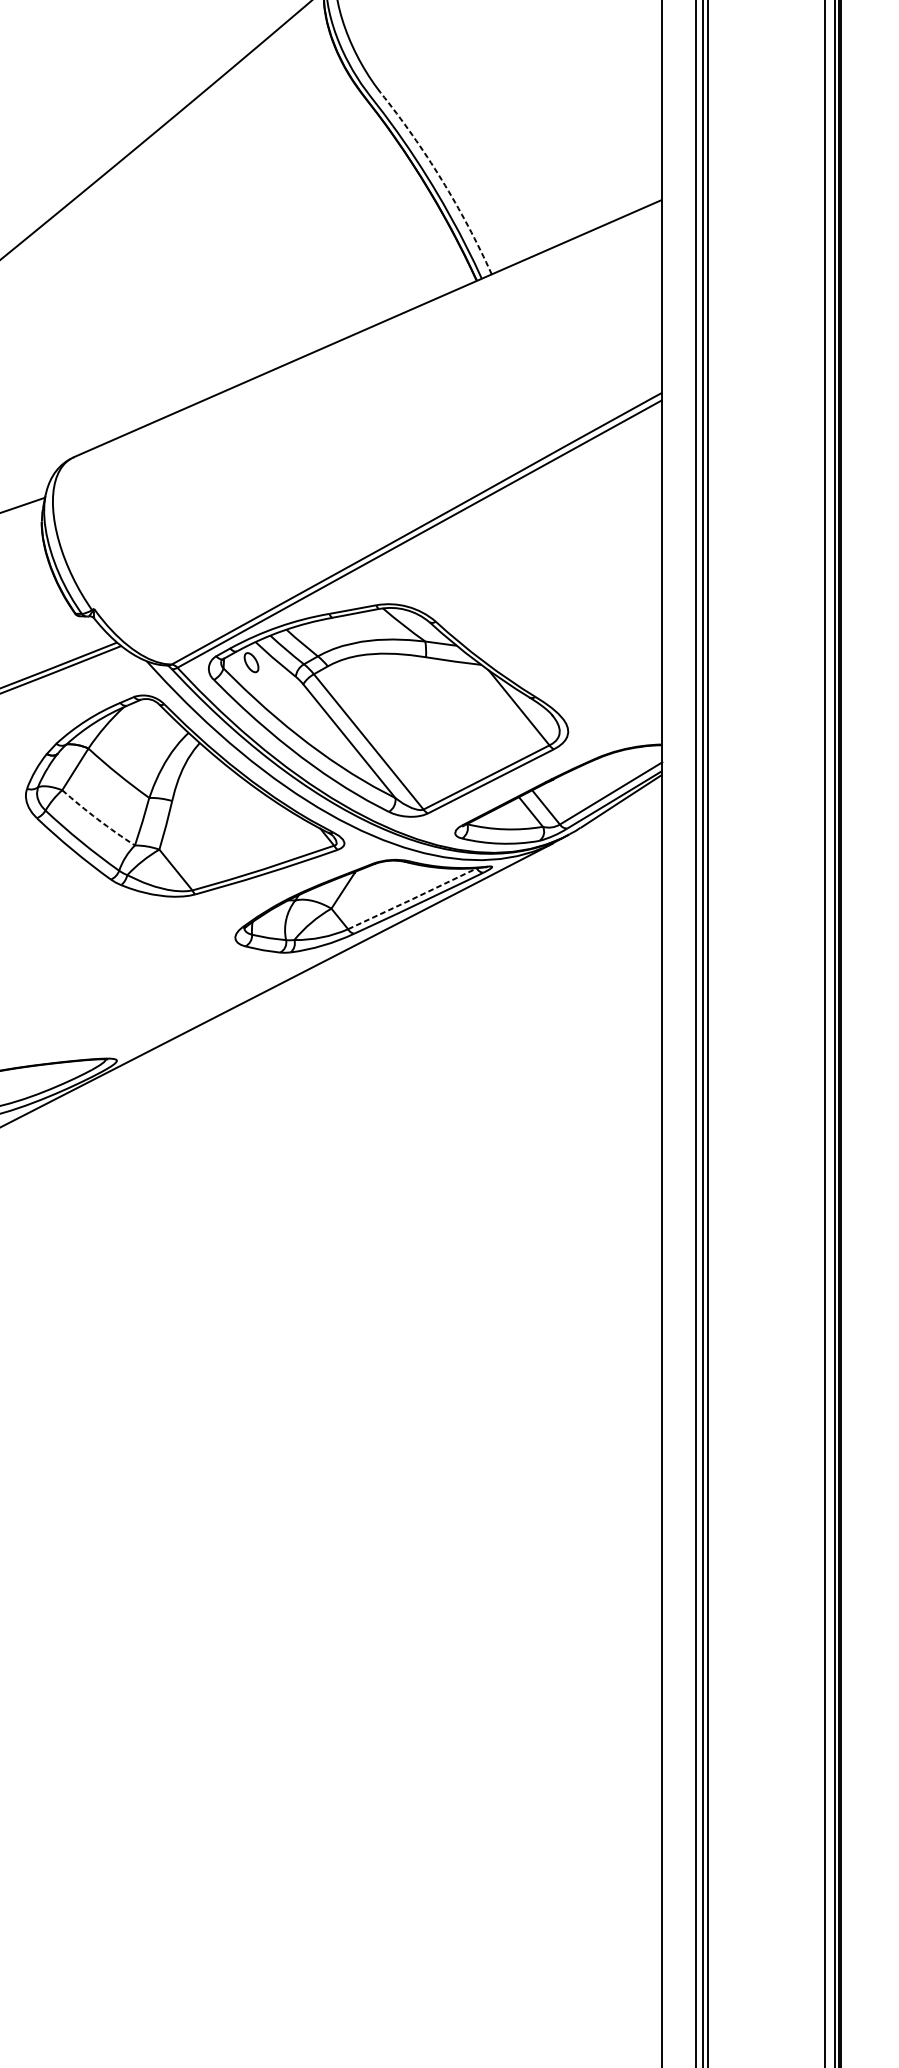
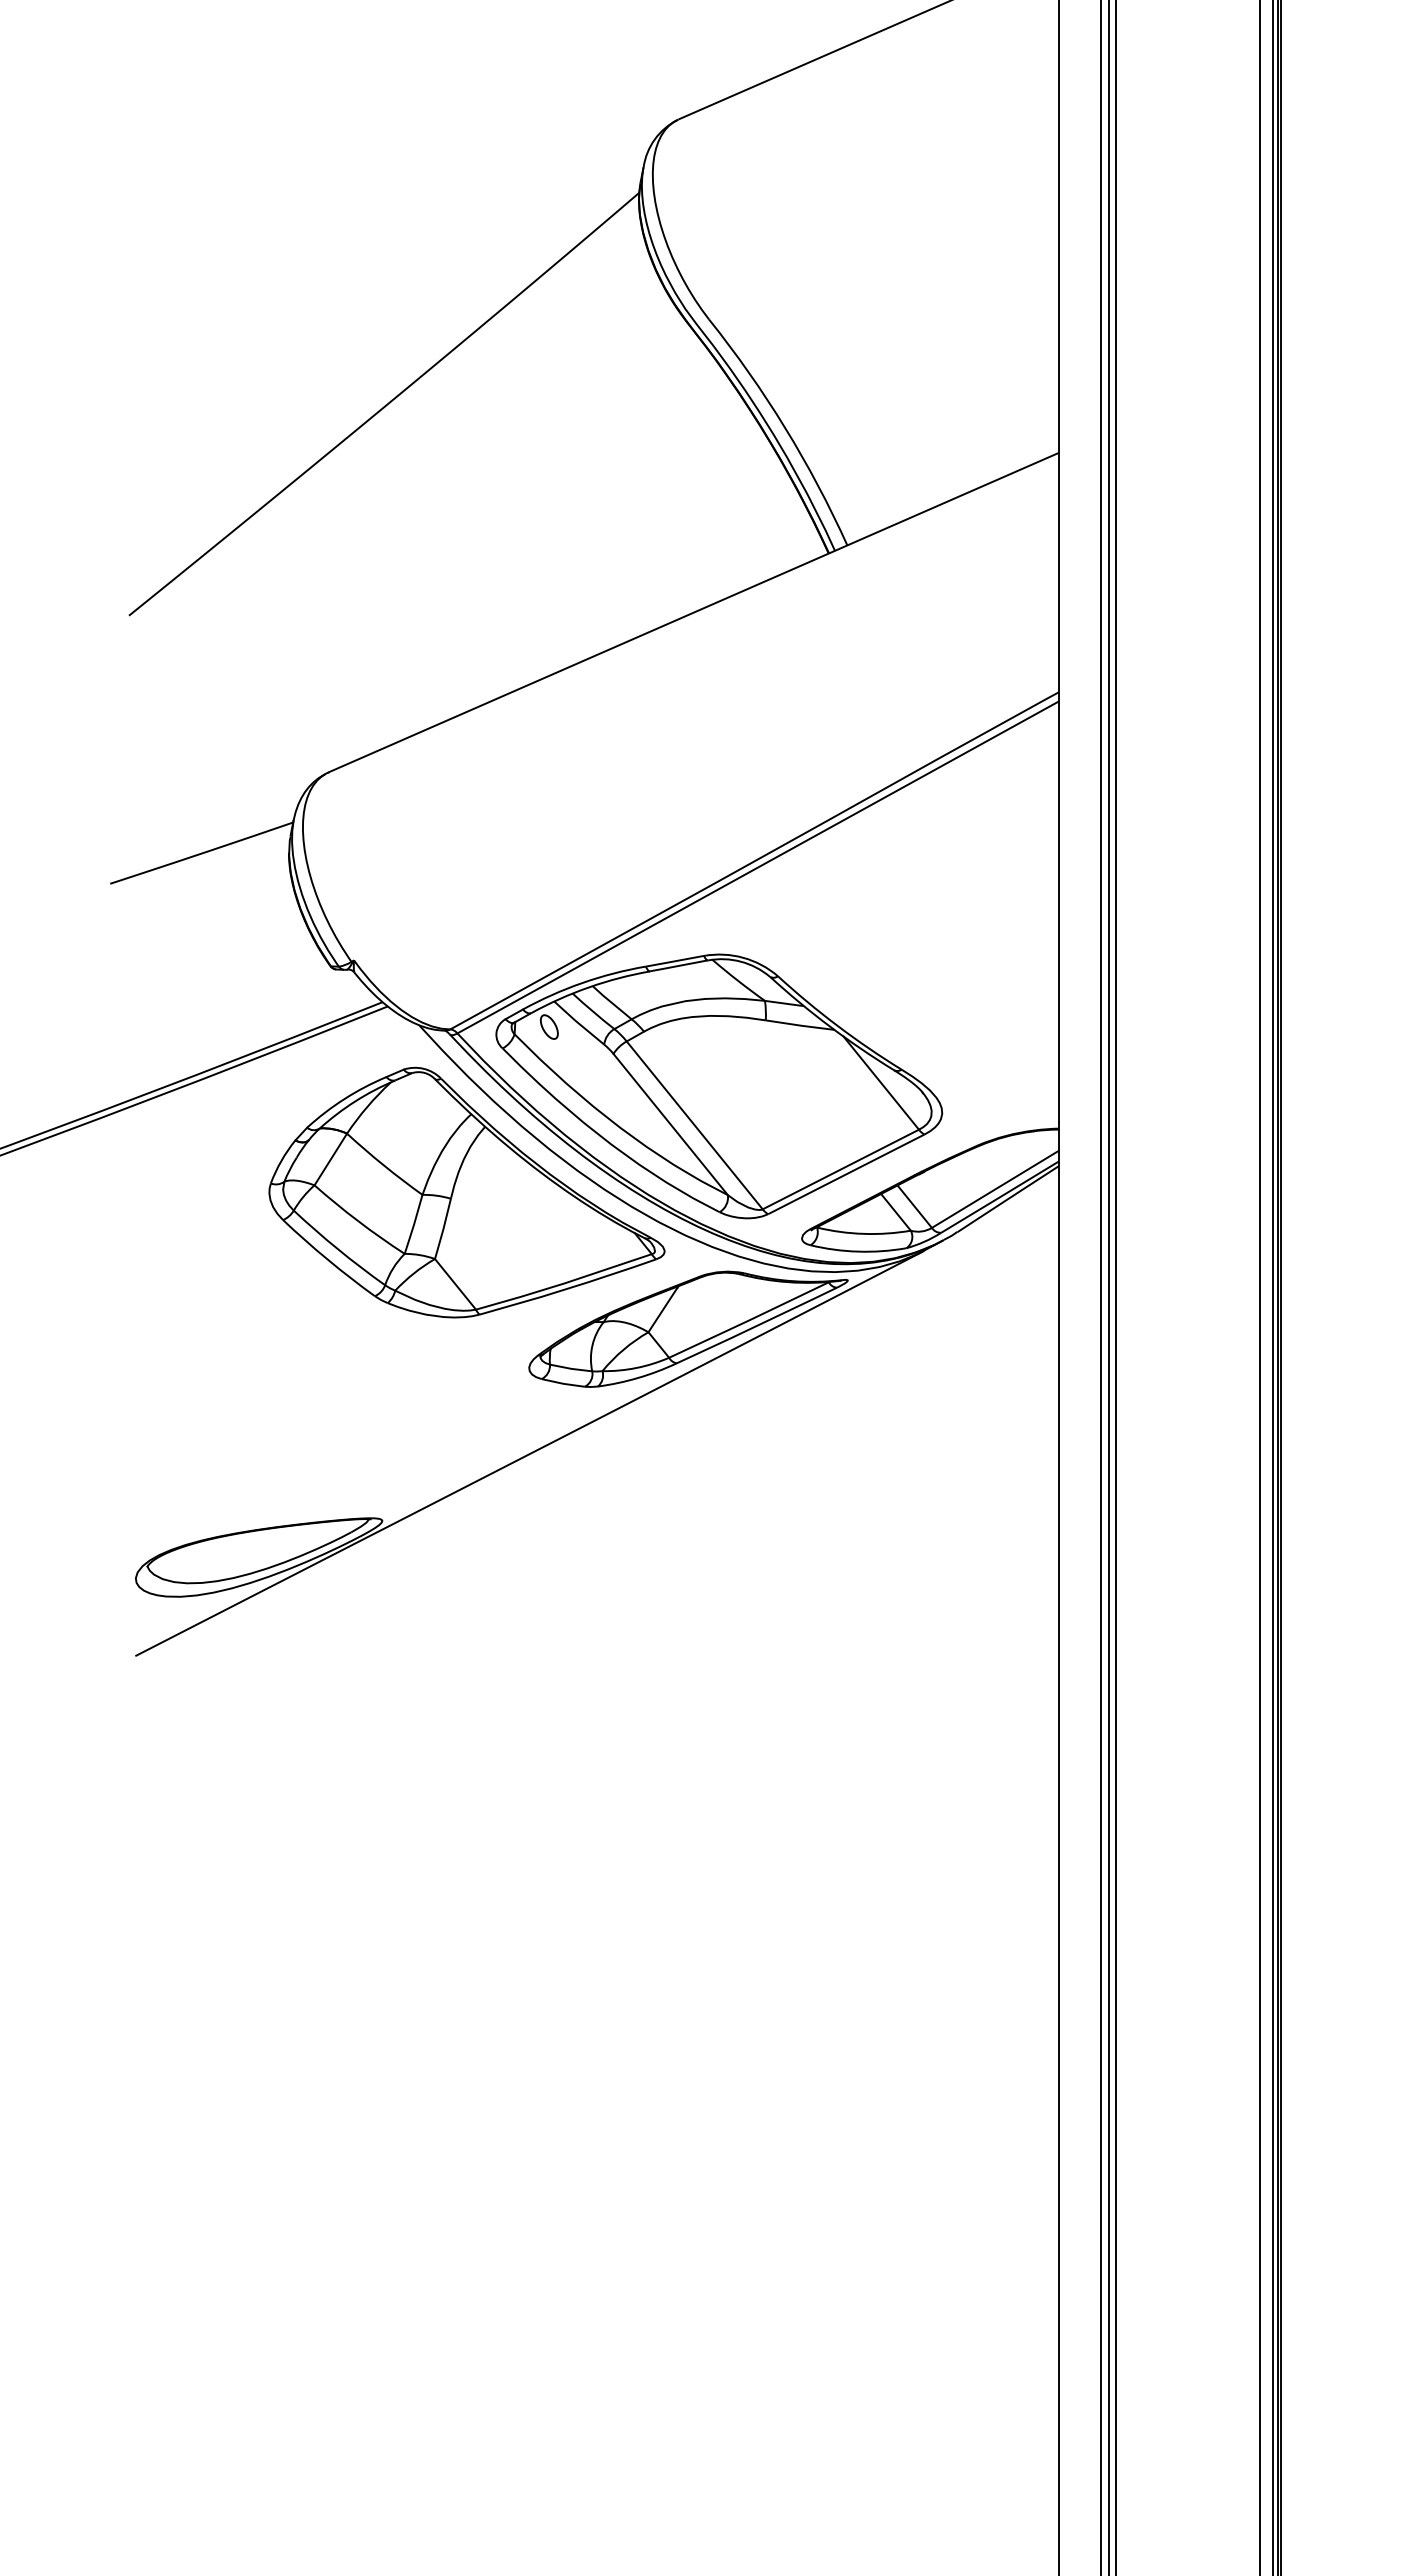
arc: (441, 180) -> (785, 428), dashed -> solid
arc: (97, 819) -> (358, 1221), dashed -> solid
line: (412, 899) -> (749, 1320), dashed -> solid

